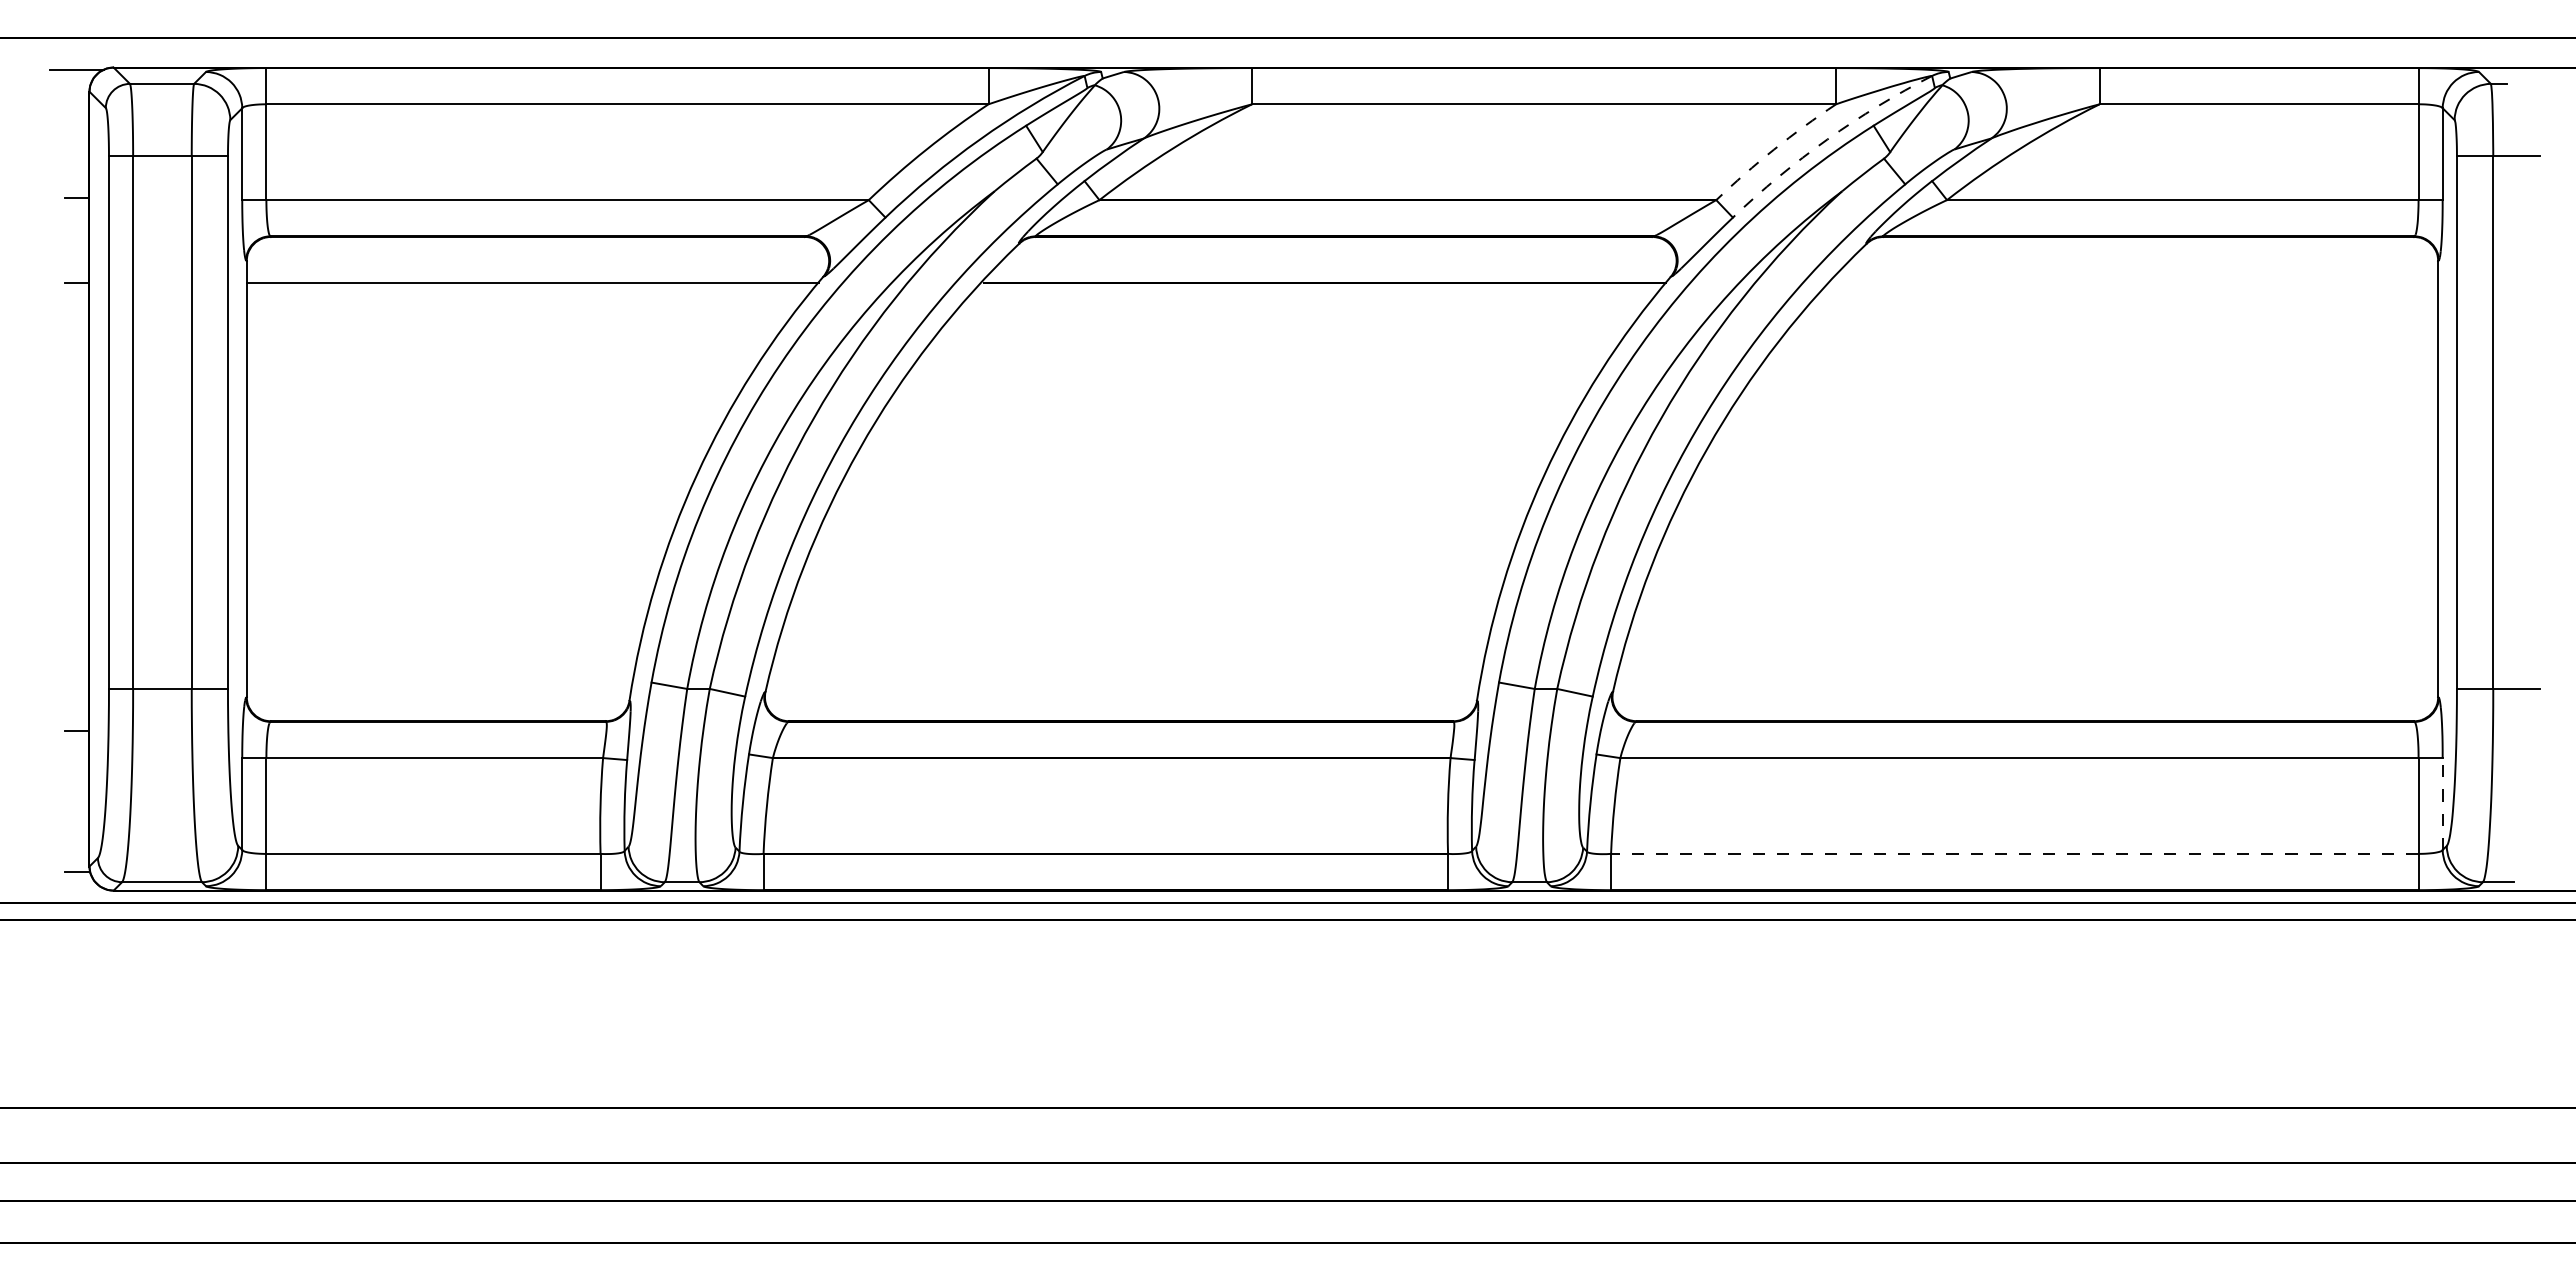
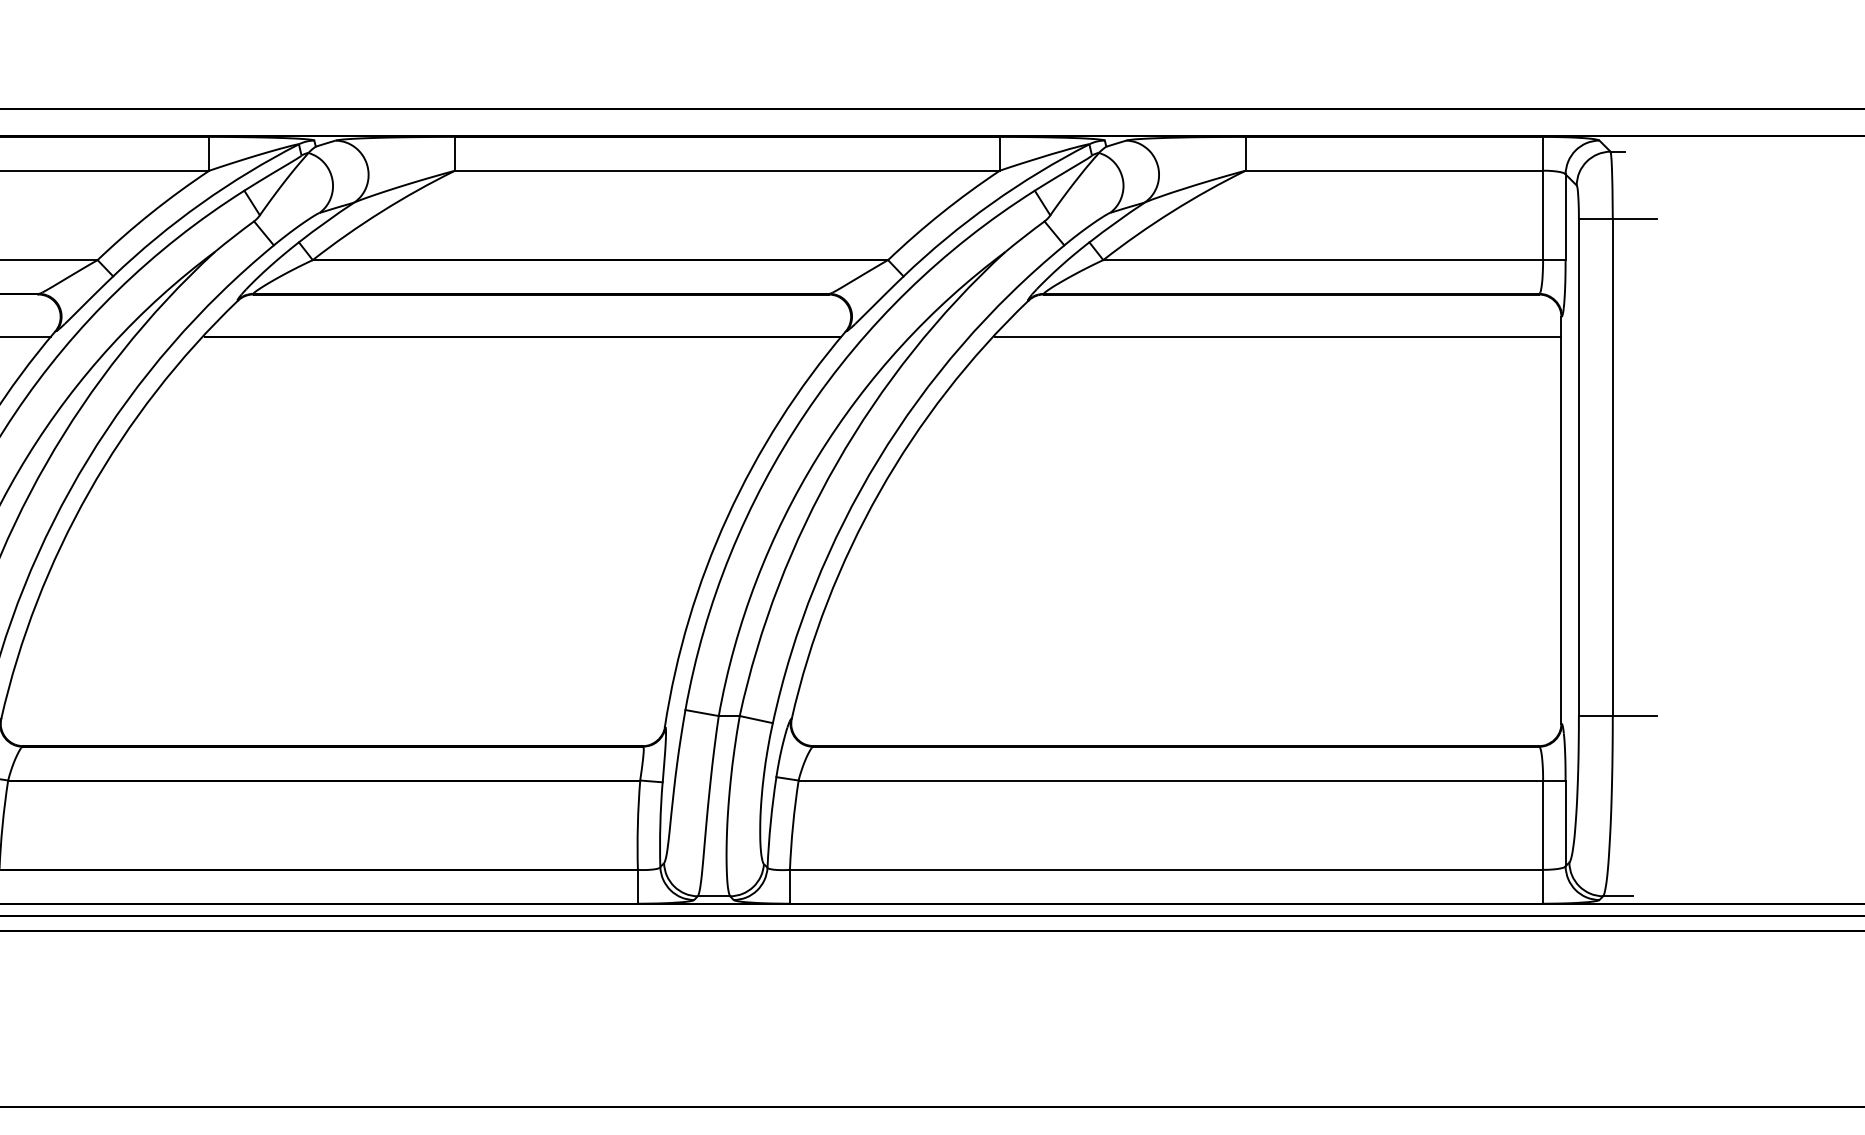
arc: (1827, 139) -> (991, 203), dashed -> solid
arc: (1774, 149) -> (942, 212), dashed -> solid
line: (2134, 283) -> (1278, 337), added
line: (2442, 804) -> (1565, 823), dashed -> solid
line: (2014, 853) -> (1166, 869), dashed -> solid

